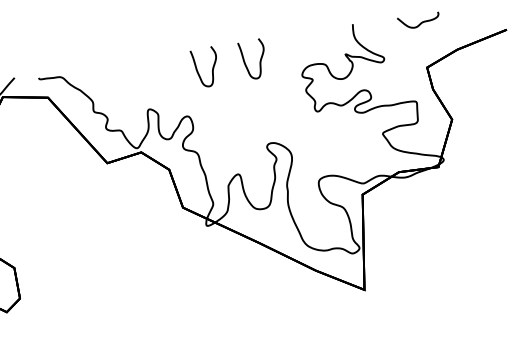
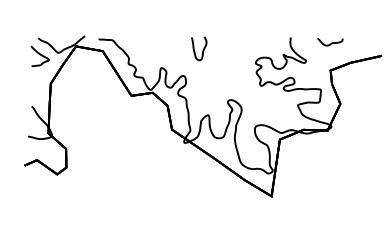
curve: (258, 59) -> (231, 49), removed

